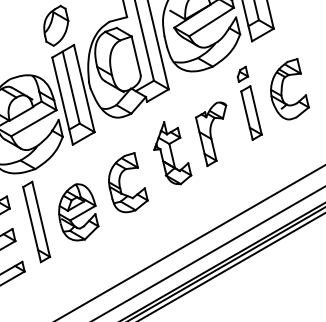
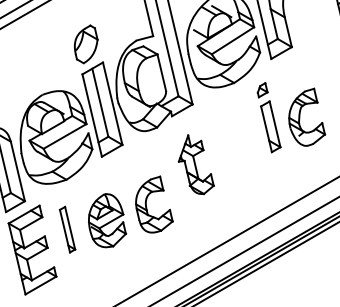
part: (282, 88) -> (300, 116), moved
part: (211, 133) -> (232, 146), removed
part: (121, 185) -> (147, 207), moved
part: (36, 221) -> (67, 229), size x0.6

